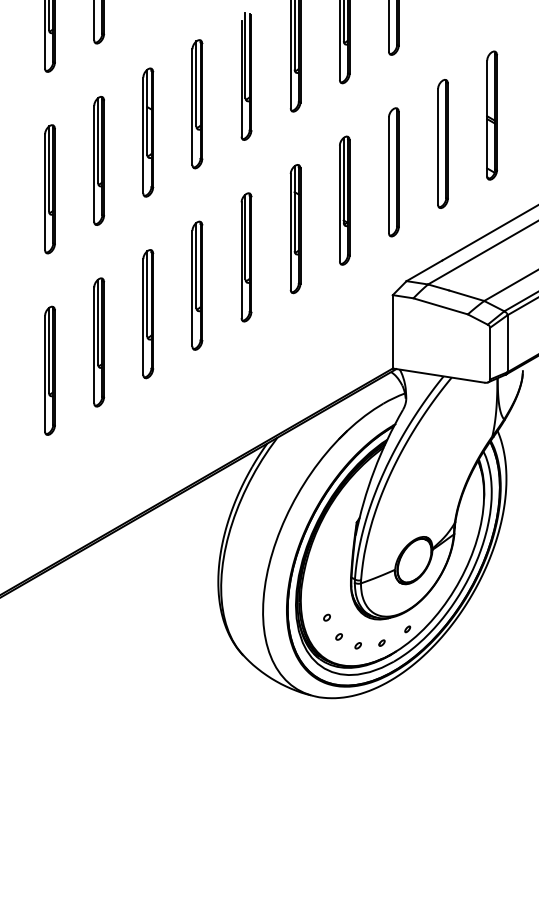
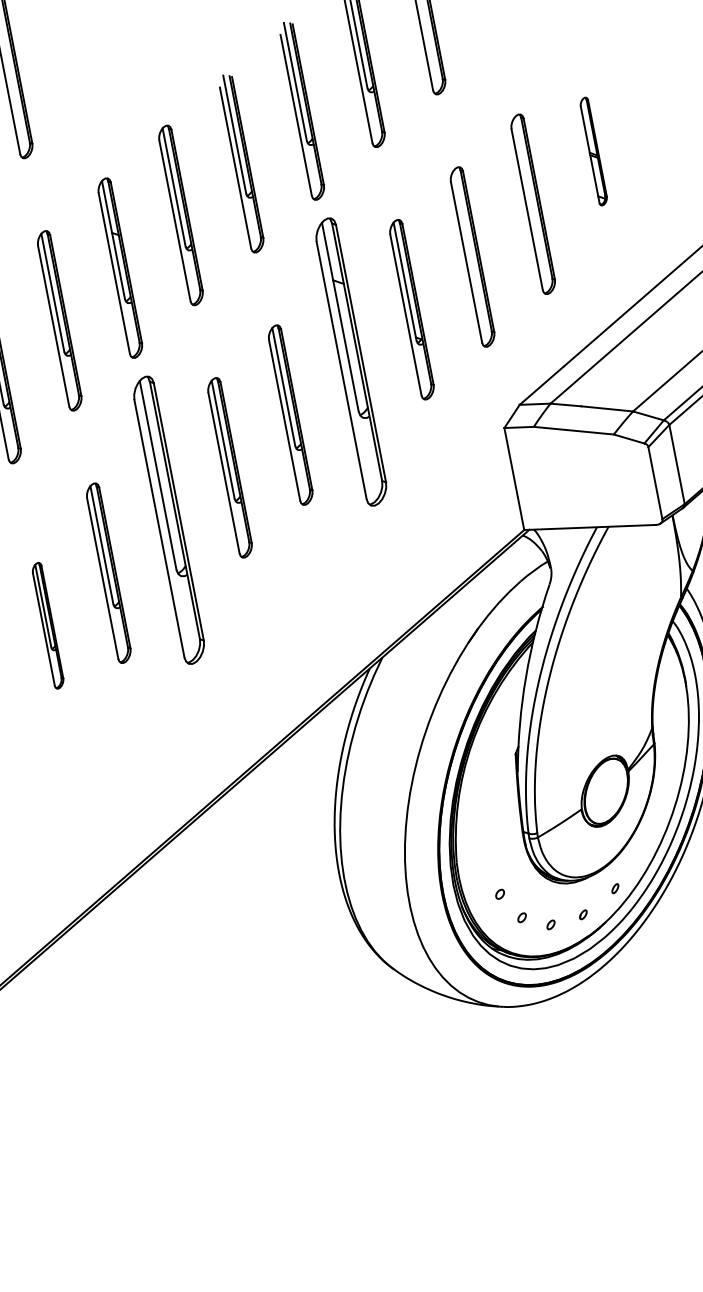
part: (491, 115) -> (593, 151), size x0.6
part: (295, 229) -> (351, 363), size x1.6
part: (148, 314) -> (169, 520), size x1.6
part: (49, 370) -> (47, 625), size x0.7

